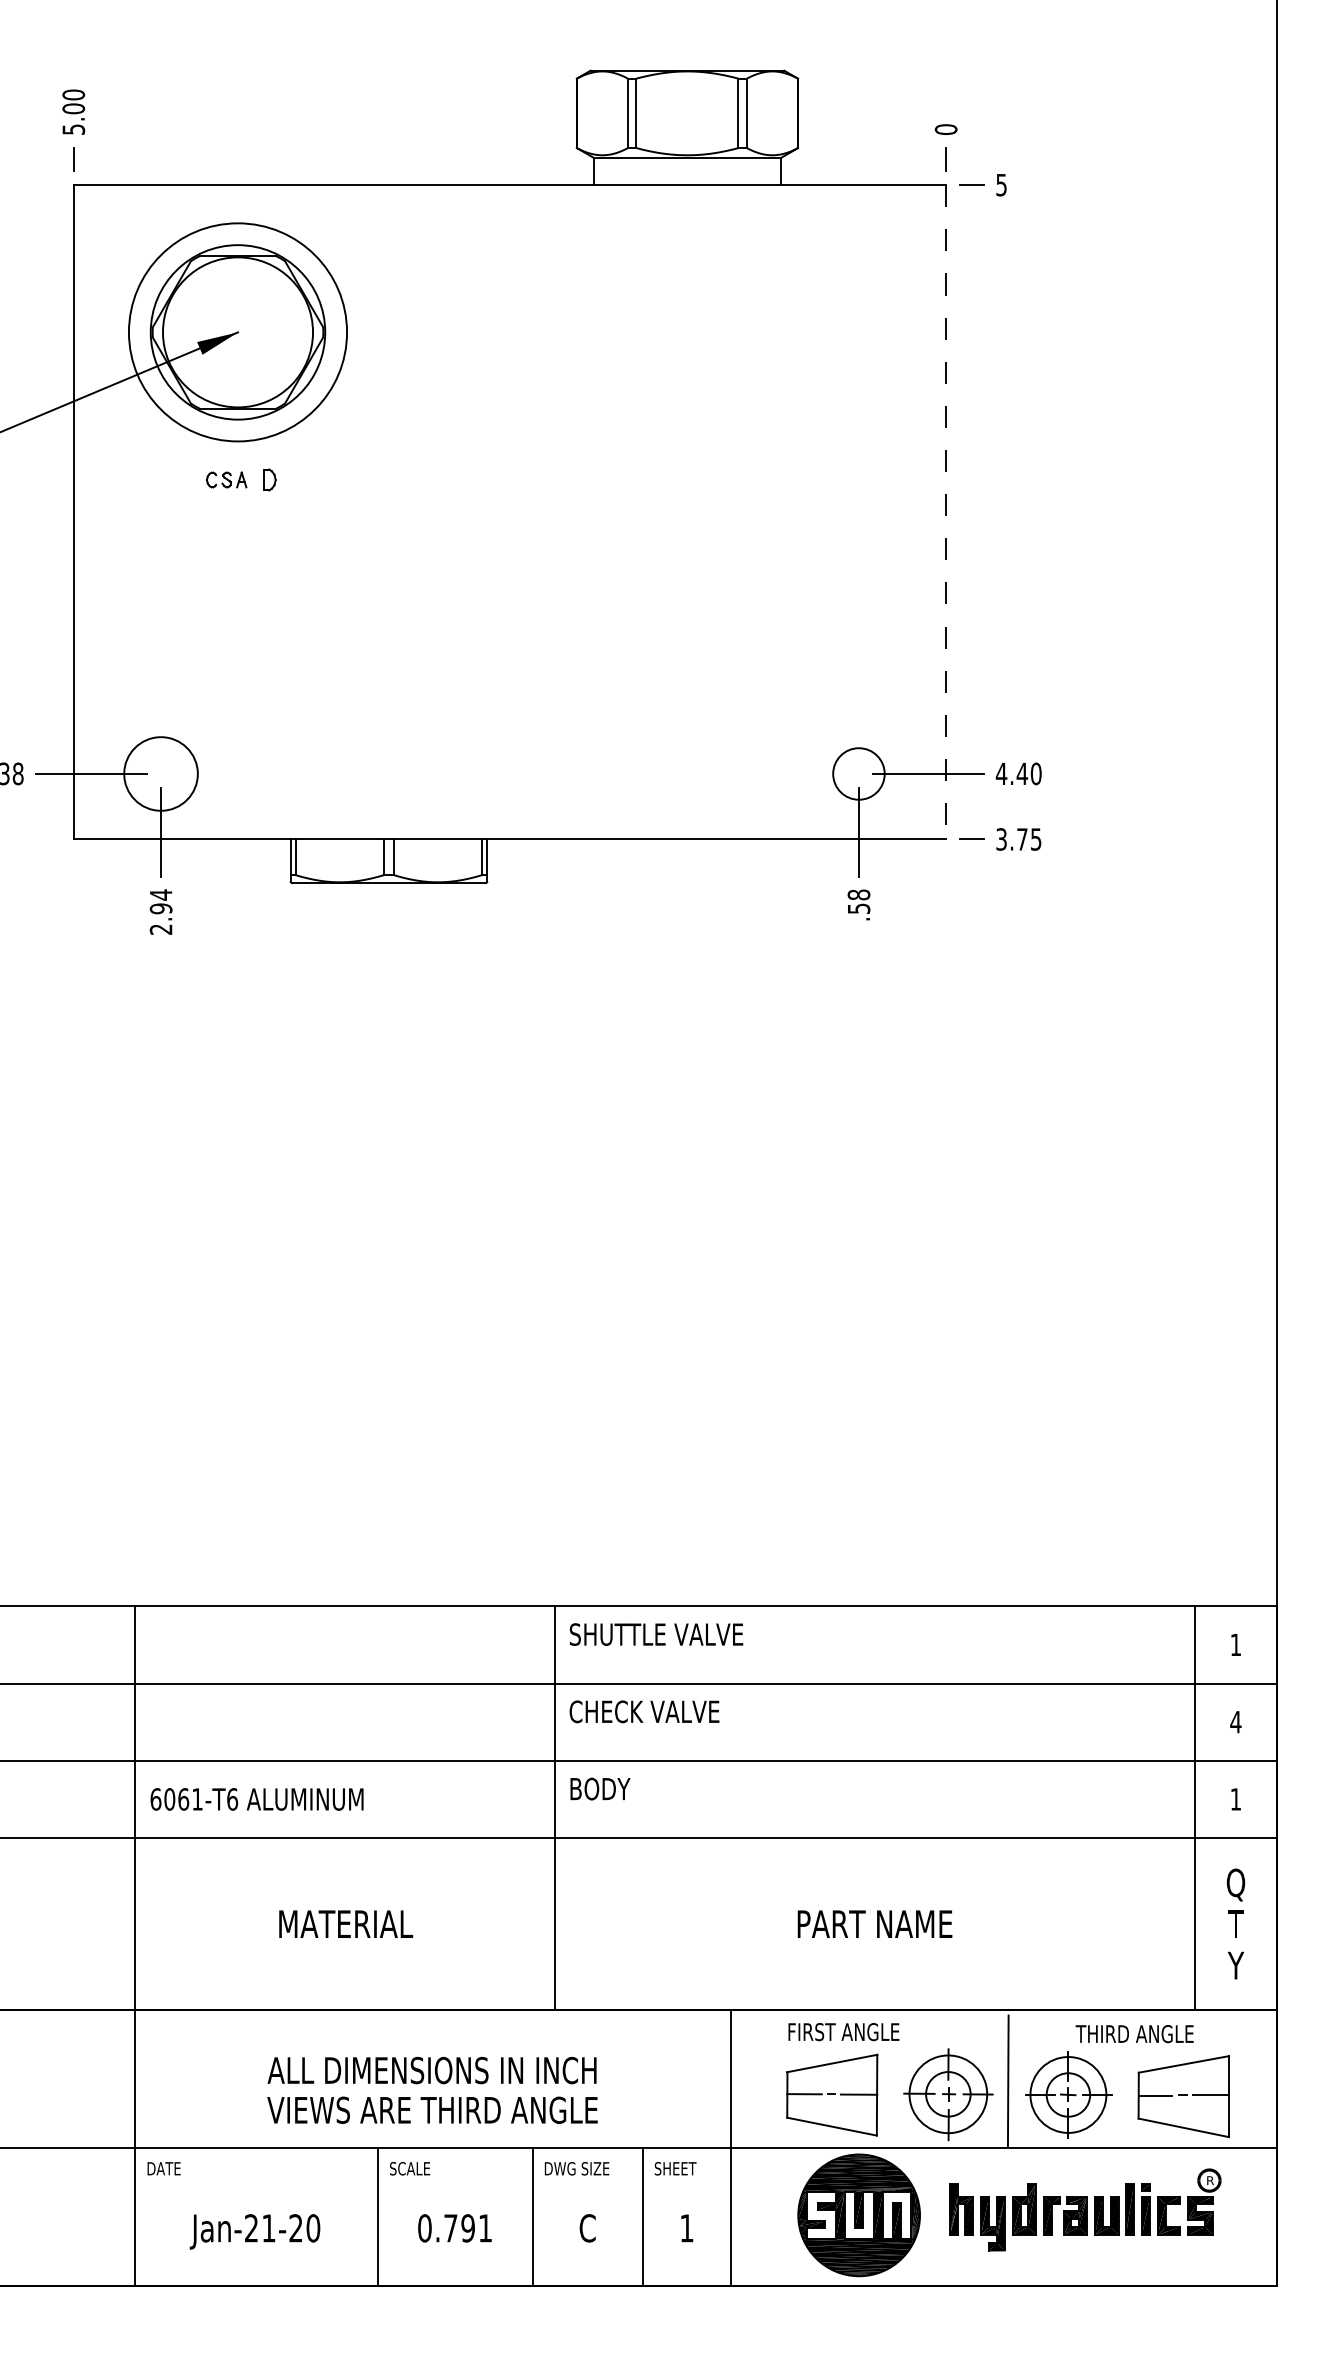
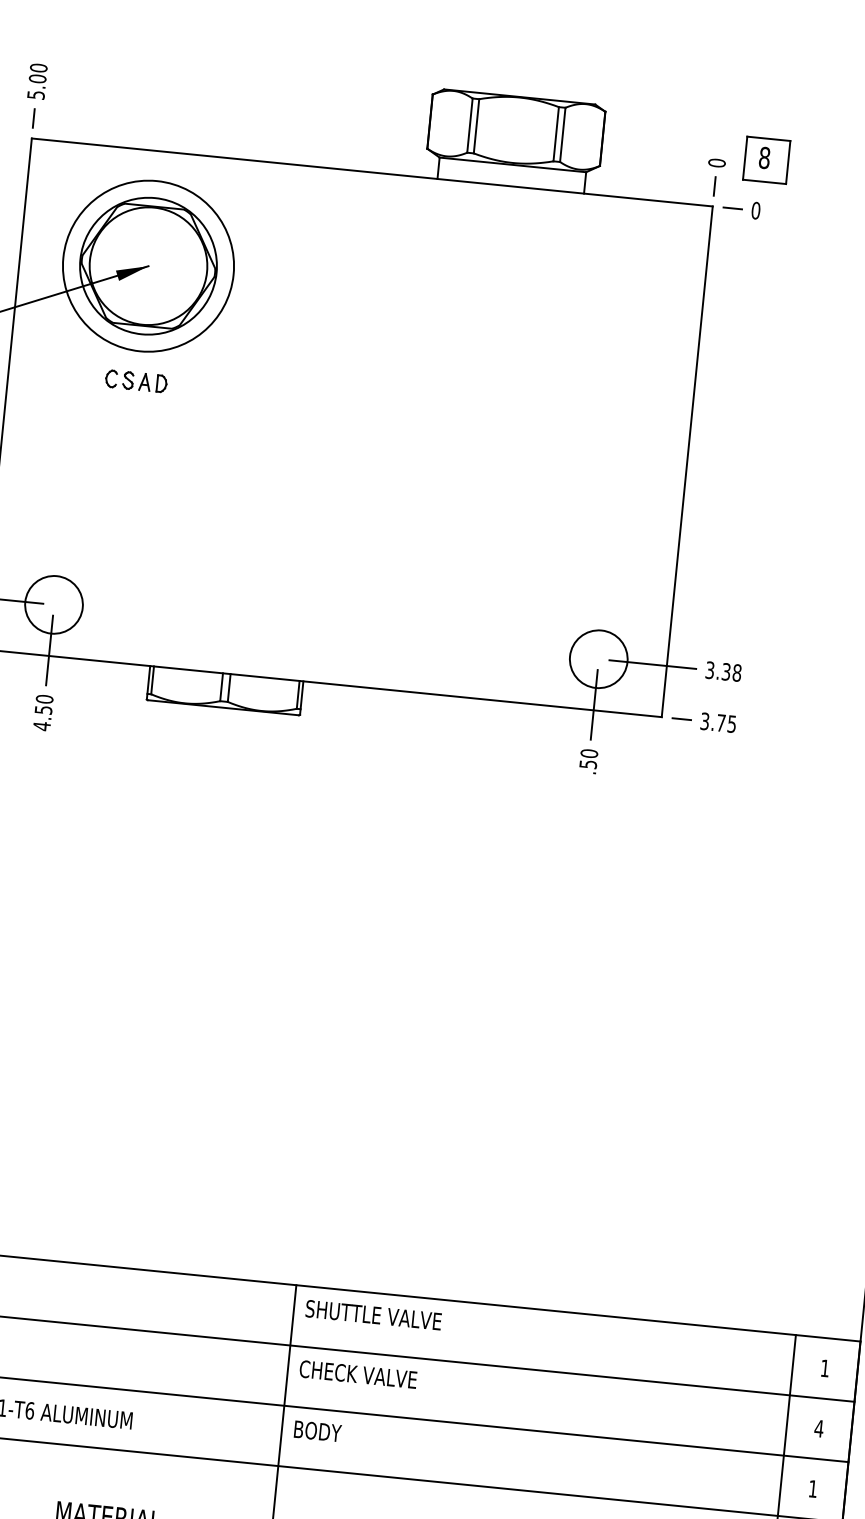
part: (1008, 119) -> (766, 160), added
text: (1001, 184) -> (755, 210), 5 -> 0
part: (226, 479) -> (128, 380), size x1.43
line: (946, 512) -> (687, 461), dashed -> solid
circle: (858, 773) -> (598, 658), size x1.43
text: (1018, 773) -> (723, 671), 4.40 -> 3.38
text: (859, 894) -> (589, 753), .58 -> .50
text: (160, 912) -> (42, 712), 2.94 -> 4.50

